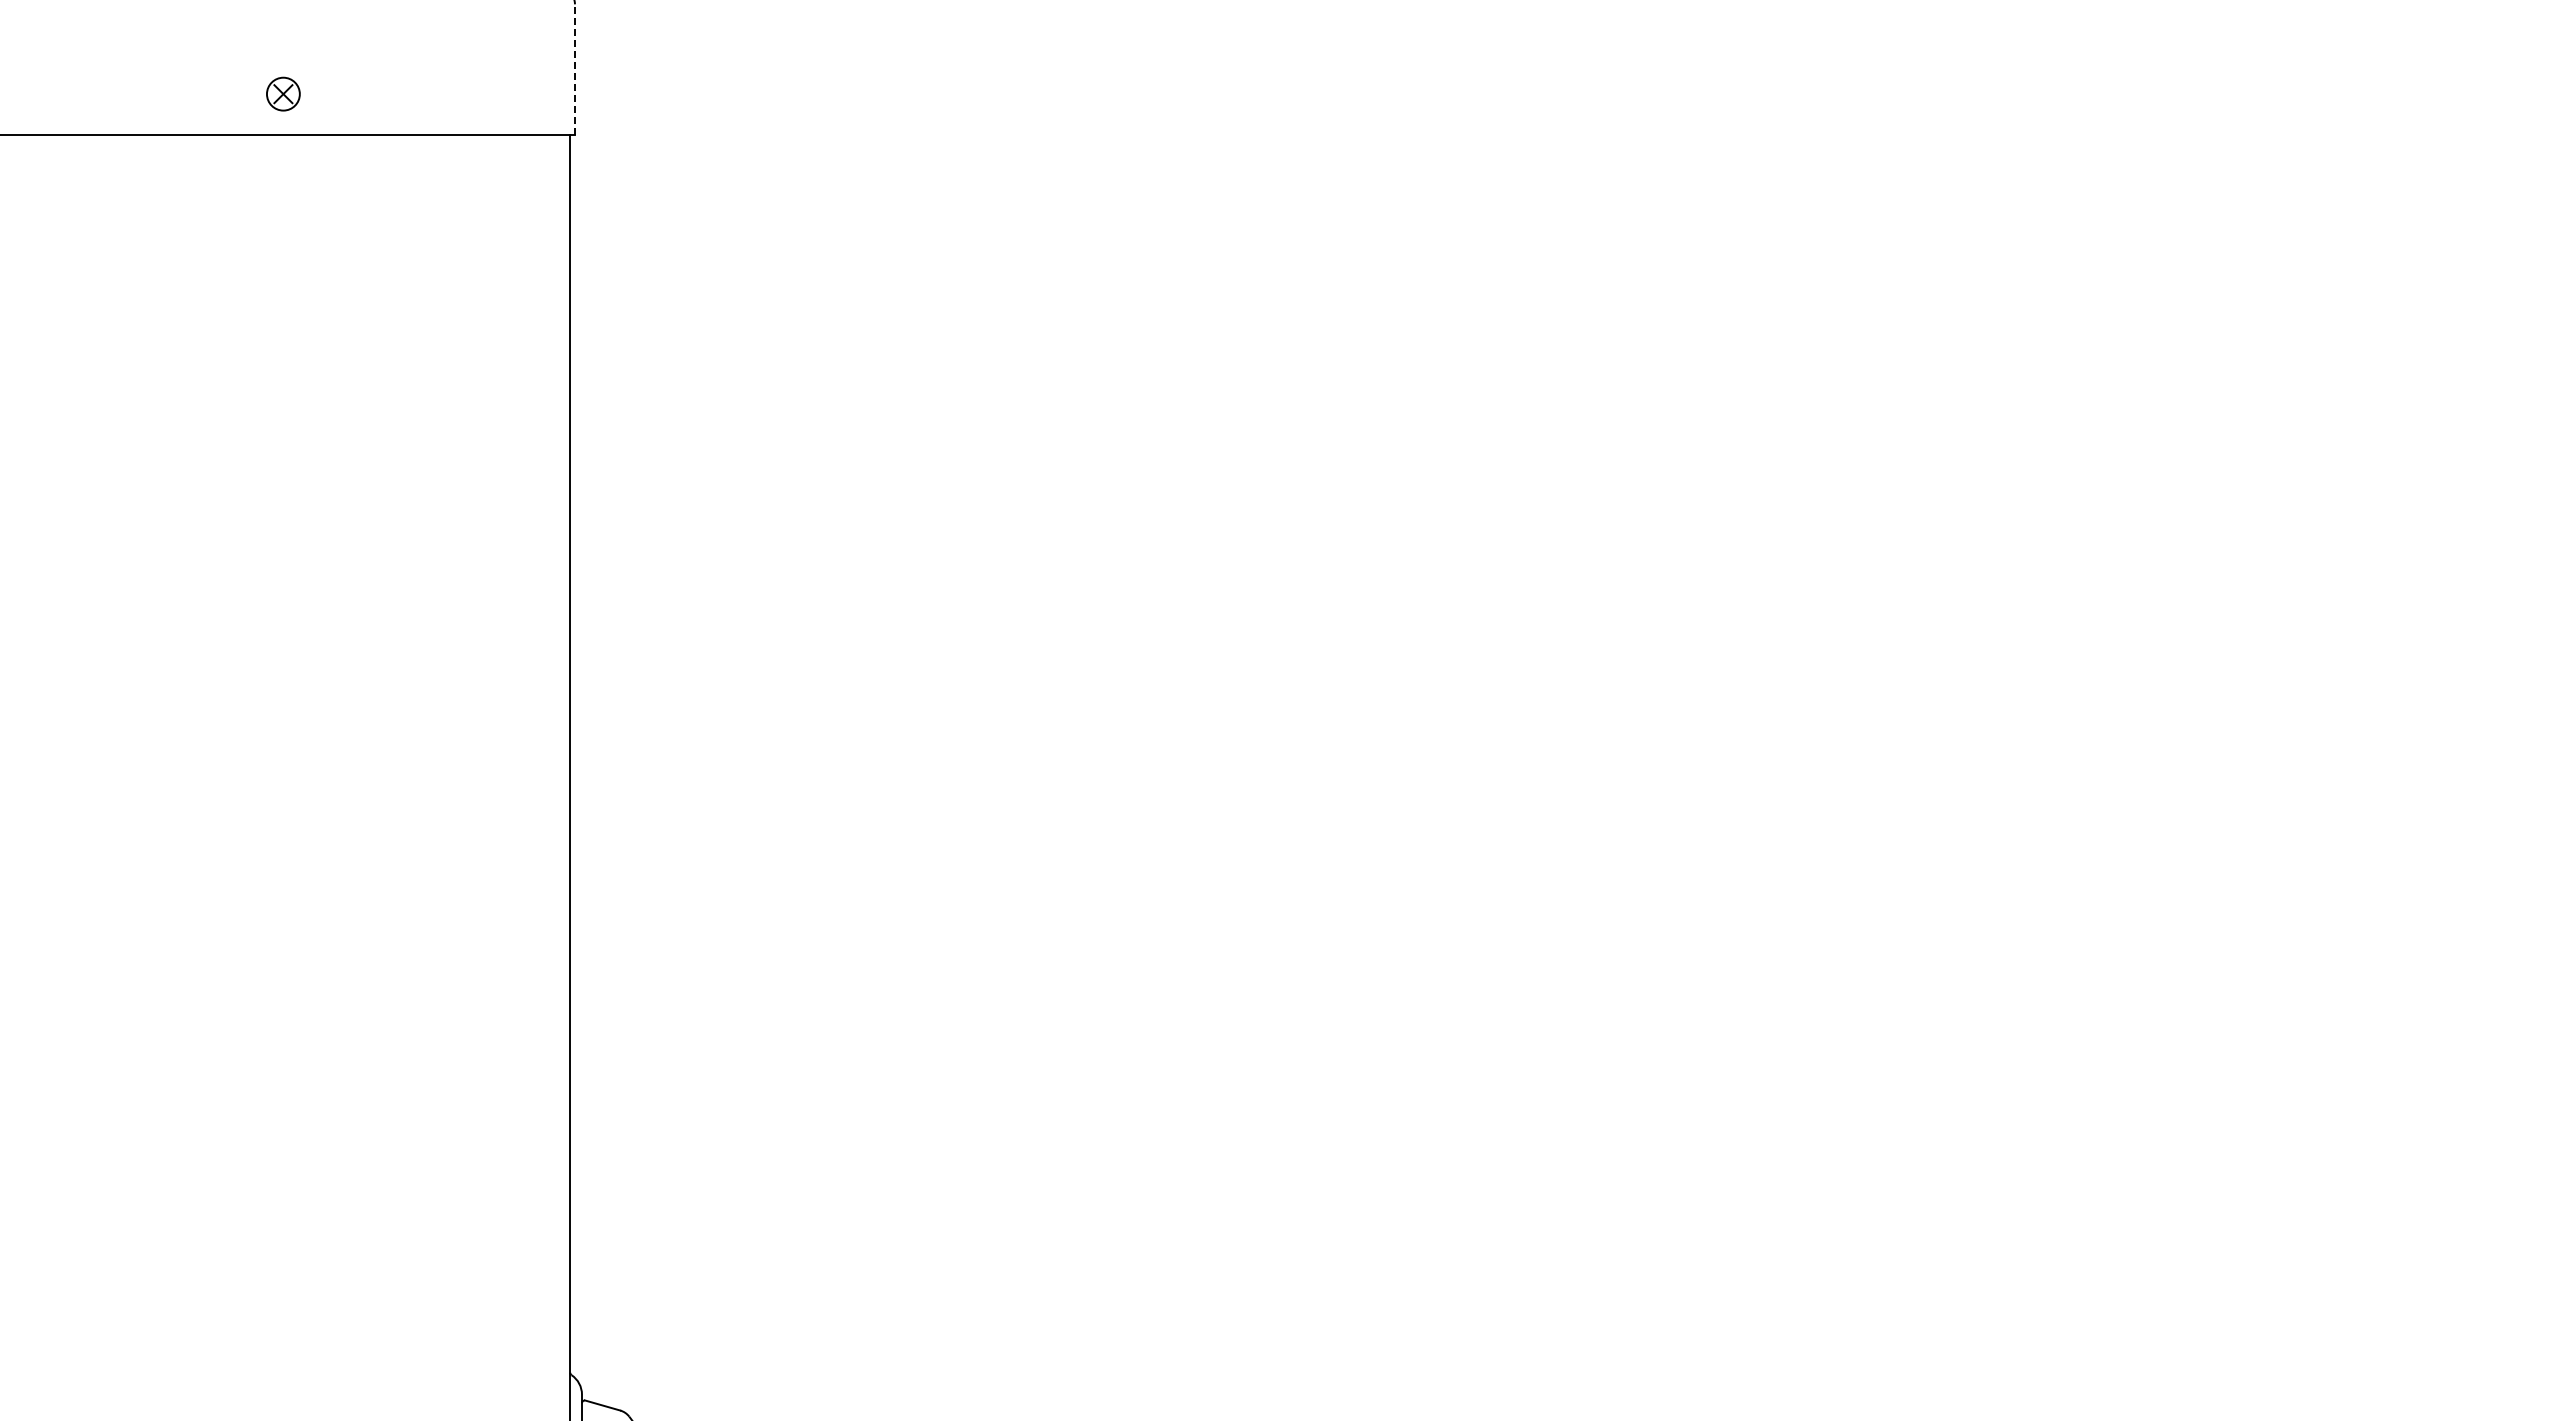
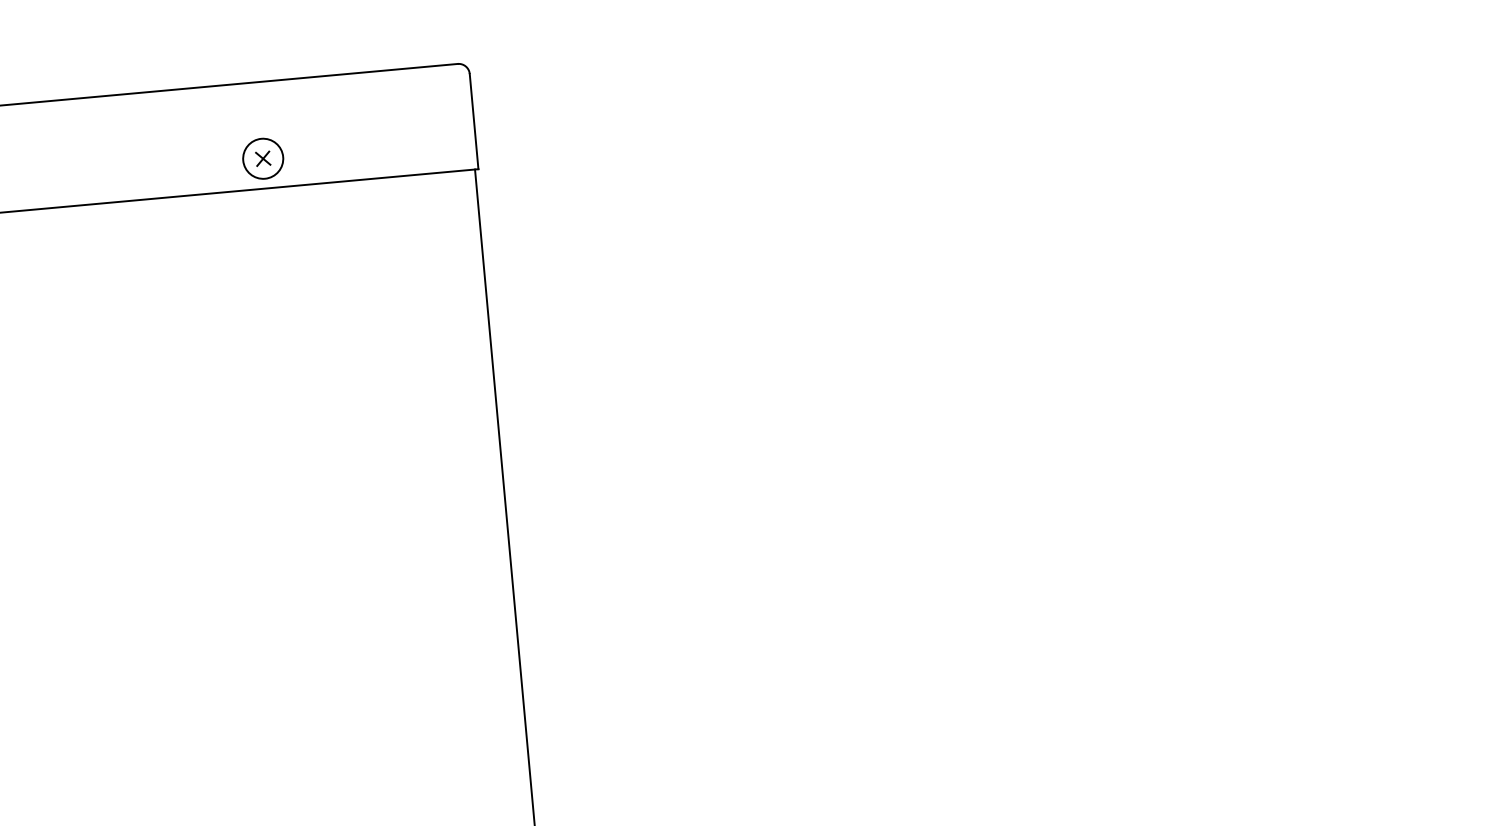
line: (575, 69) -> (474, 121), dashed -> solid
circle: (283, 93) -> (263, 158), size x1.67

